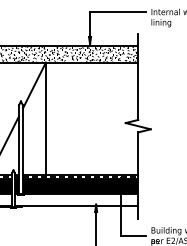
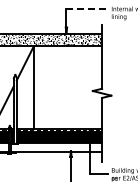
line: (118, 11) -> (87, 8), solid -> dashed

